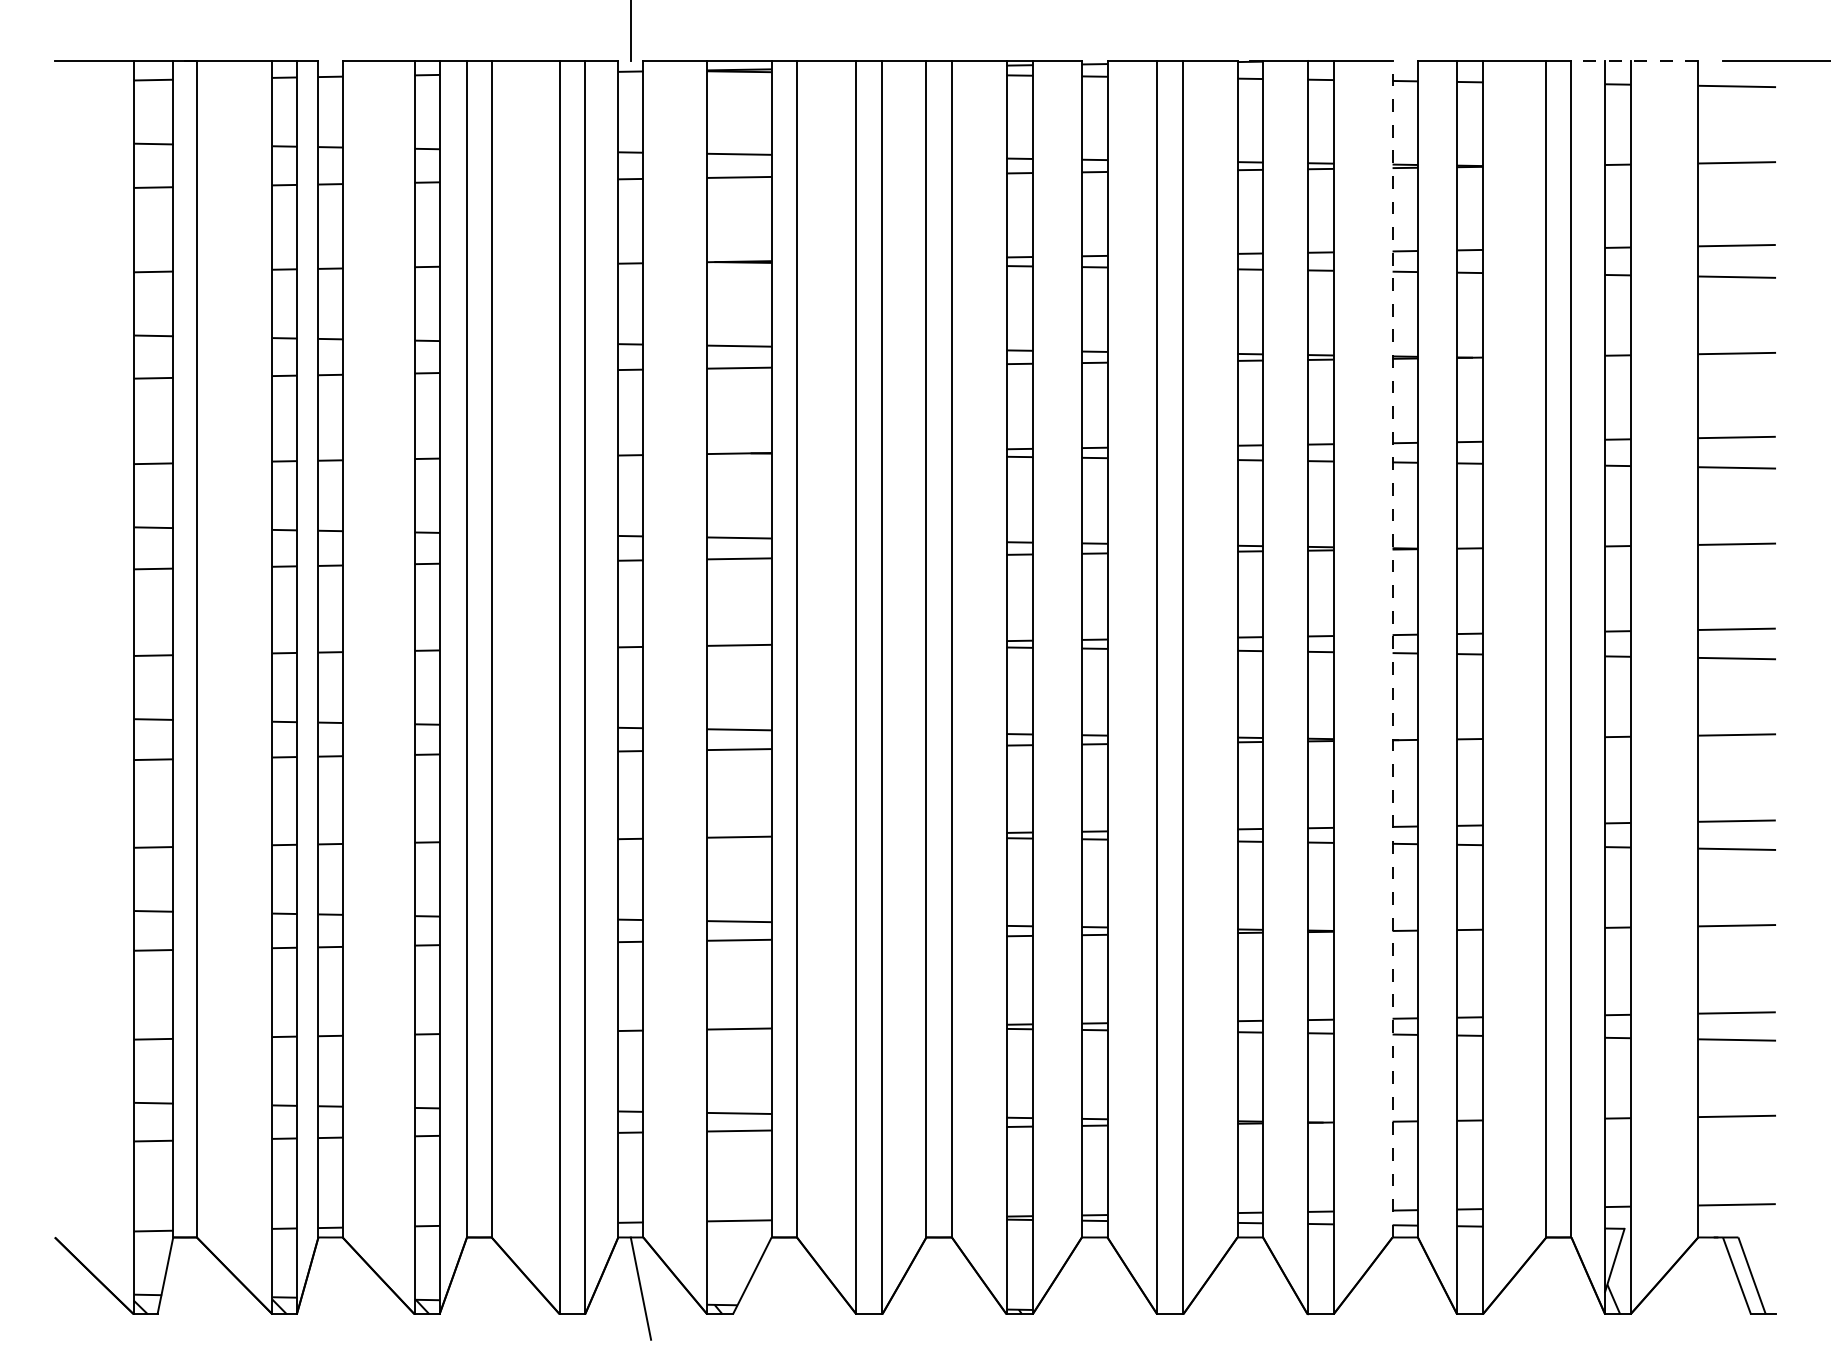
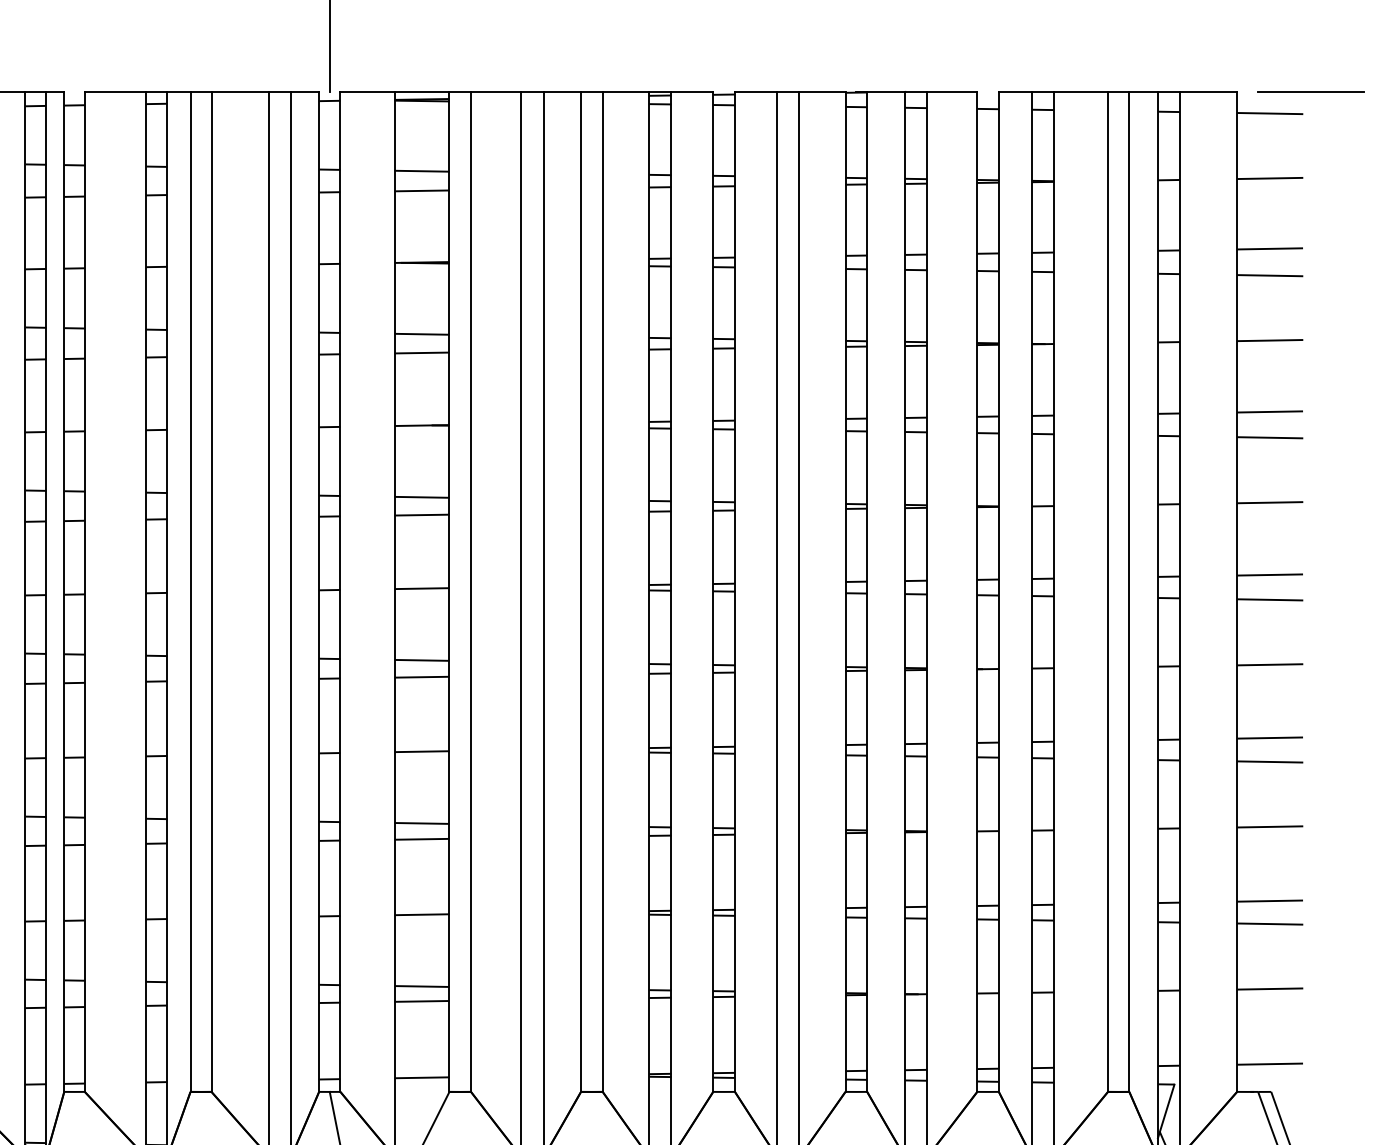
line: (1634, 60) -> (1182, 91), dashed -> solid
line: (1392, 648) -> (977, 591), dashed -> solid

